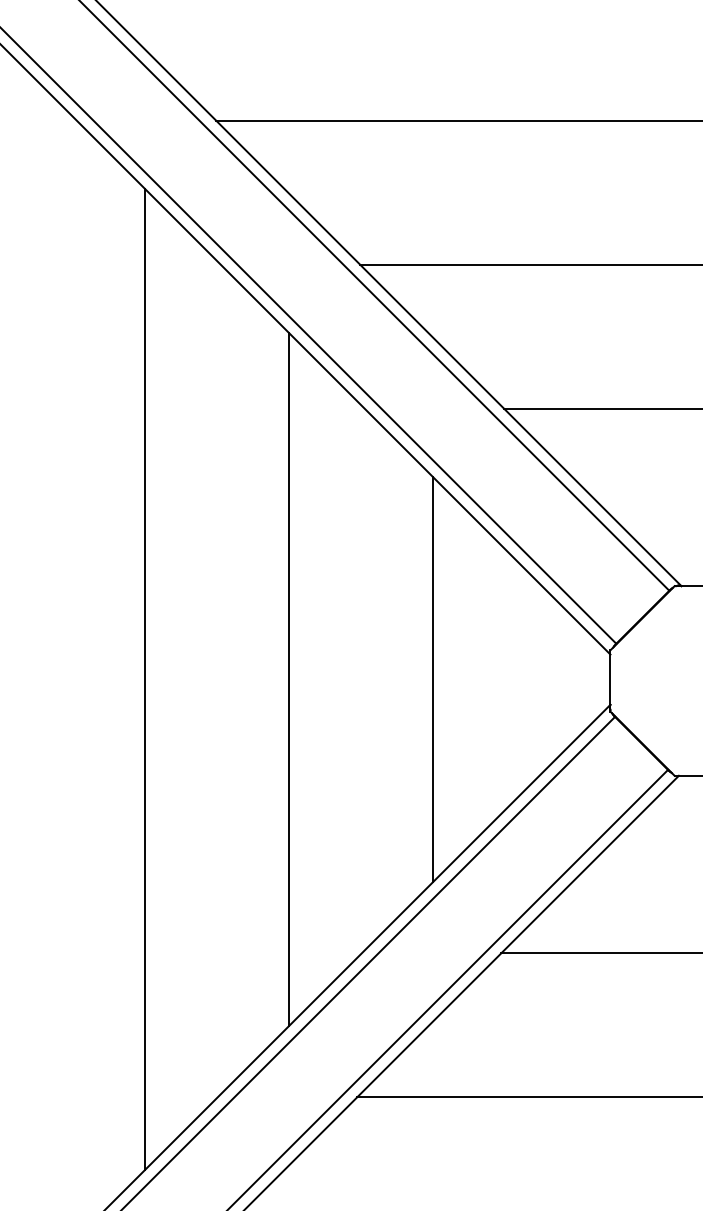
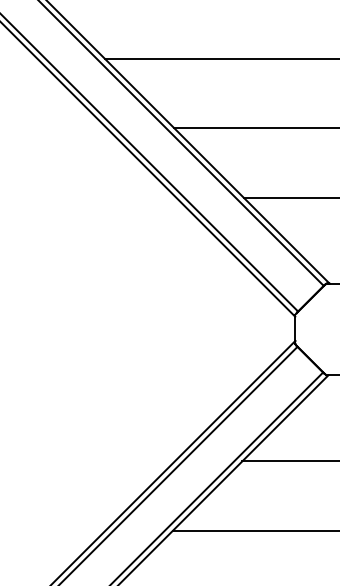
line: (145, 678) -> (70, 328), removed
line: (288, 678) -> (139, 328), removed
line: (433, 678) -> (209, 328), removed

